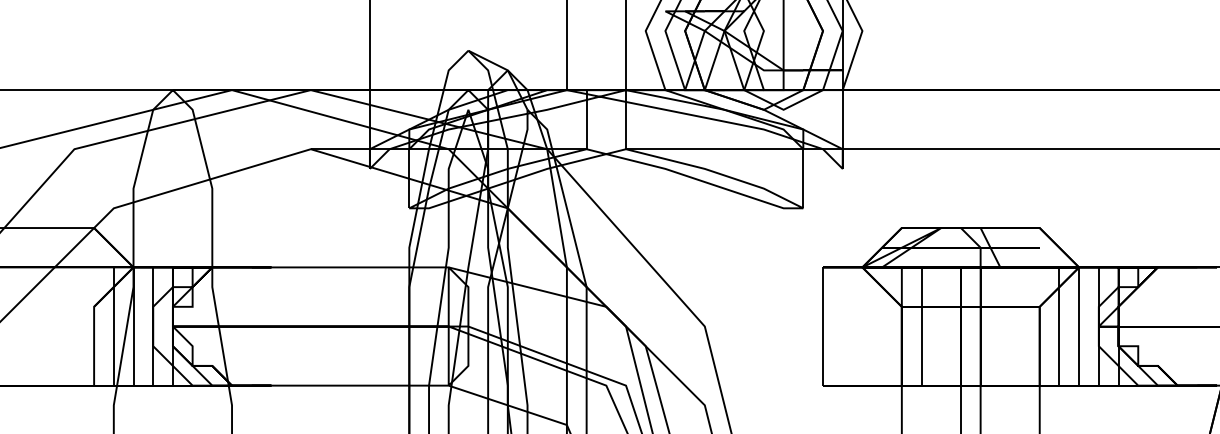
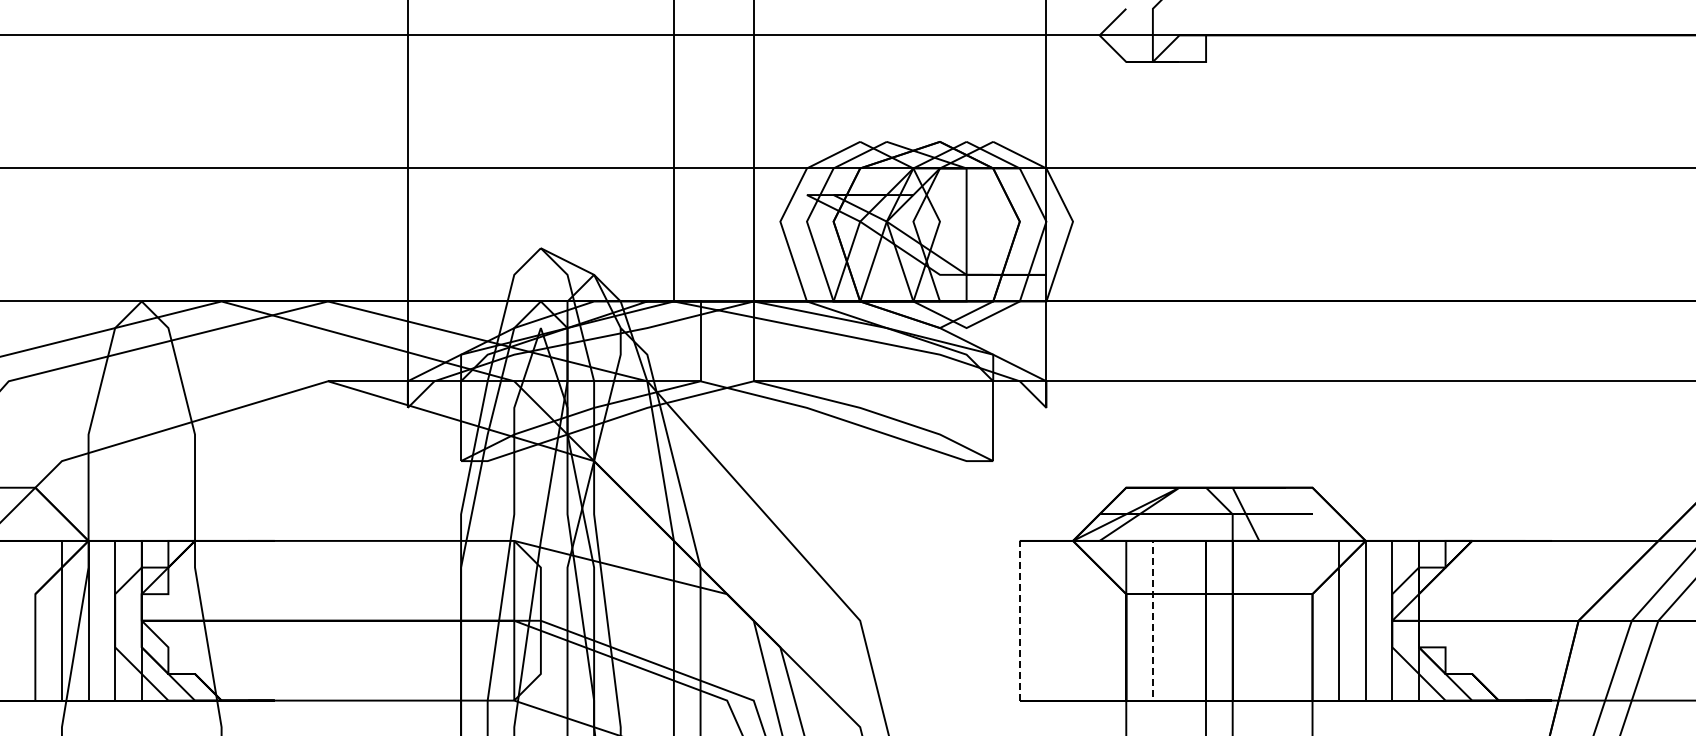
line: (822, 326) -> (1019, 620), solid -> dashed
line: (921, 326) -> (1152, 620), solid -> dashed

